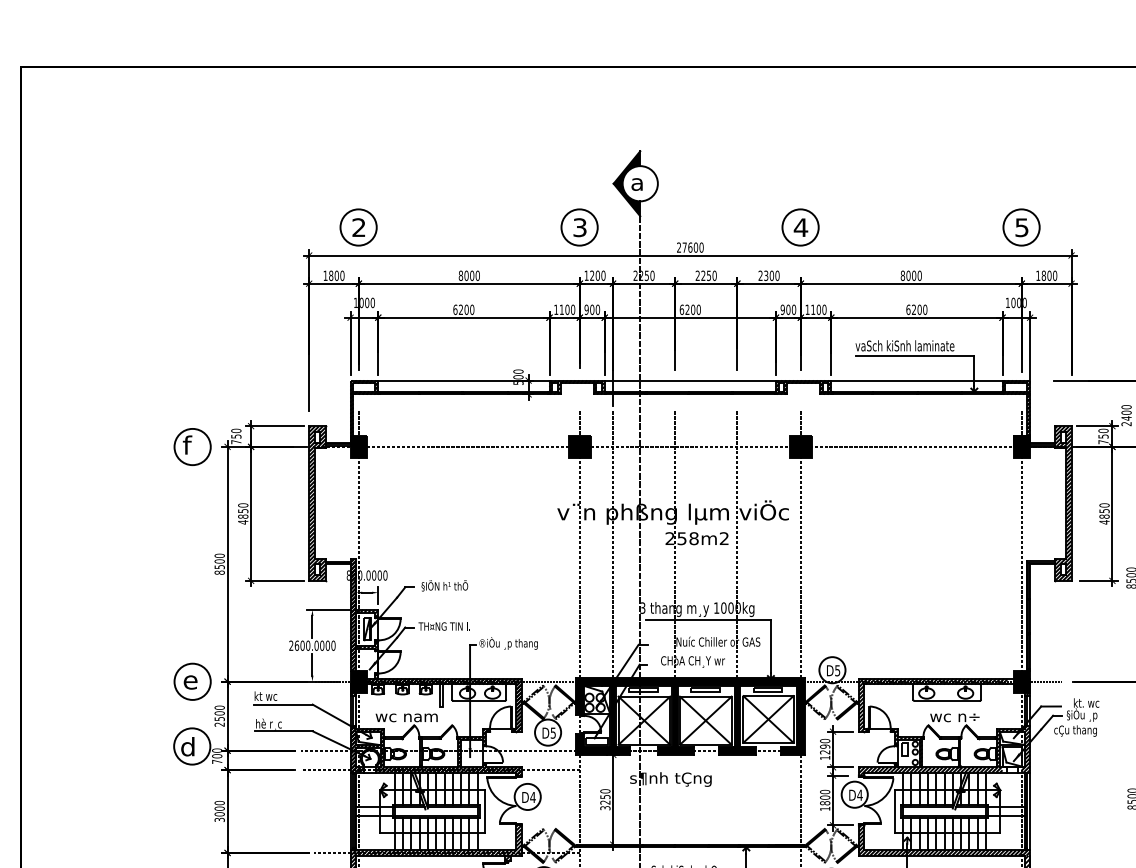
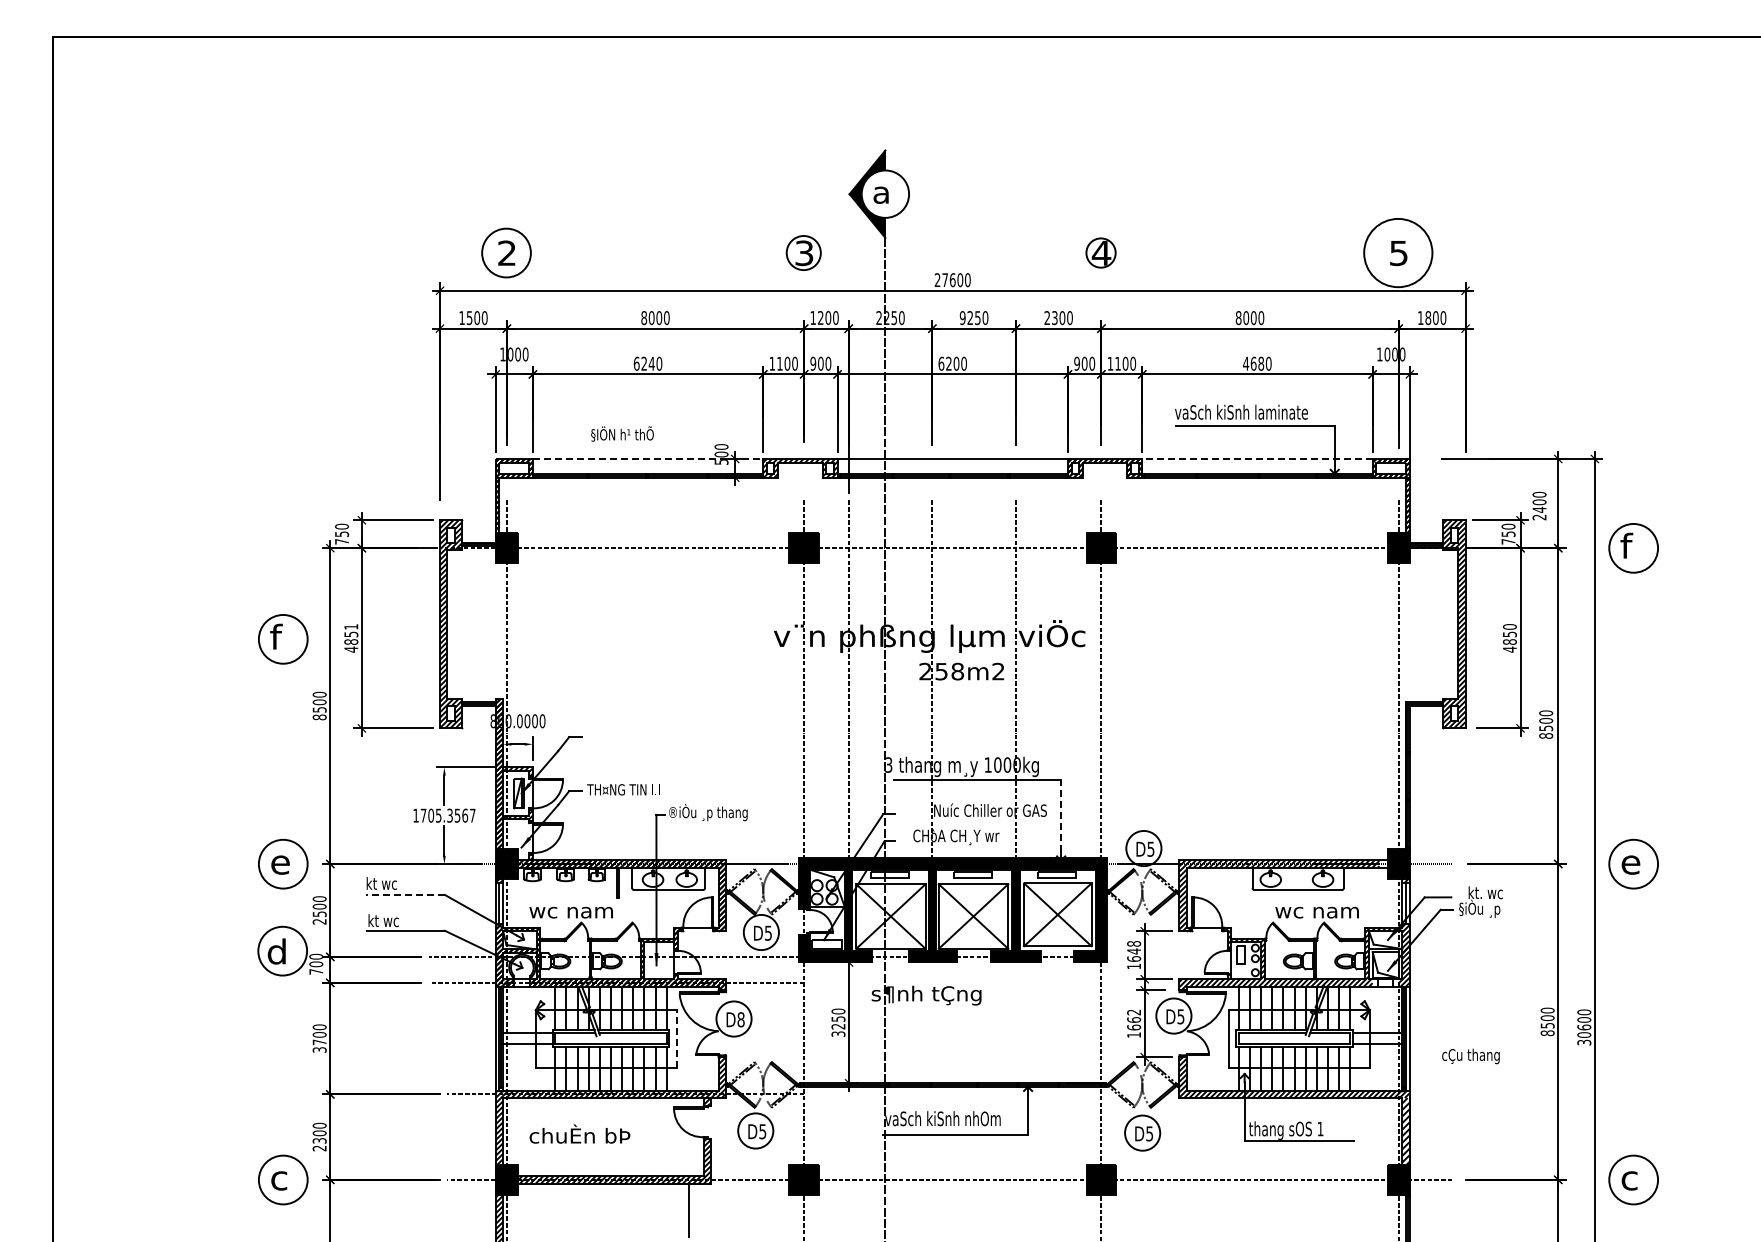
circle: (579, 227) -> (803, 252), size x0.7
circle: (800, 227) -> (1100, 252), size x0.6
circle: (1020, 227) -> (1397, 252), size x1.4
text: (331, 276) -> (469, 318), 1800 -> 1500
text: (697, 276) -> (962, 318), 2250 -> 9250
text: (466, 309) -> (651, 363), 6200 -> 6240
text: (913, 309) -> (1253, 363), 6200 -> 4680
line: (464, 380) -> (648, 459), solid -> dashed
line: (916, 380) -> (1256, 459), solid -> dashed
part: (192, 447) -> (283, 639), moved
text: (243, 505) -> (351, 626), 4850 -> 4851
text: (444, 585) -> (622, 433), moved
text: (312, 645) -> (444, 815), 2600.0000 -> 1705.3567
line: (771, 646) -> (1061, 816), solid -> dashed
line: (282, 704) -> (404, 894), solid -> dashed
text: (980, 717) -> (1342, 912), wc n÷ -> wc nam
text: (269, 724) -> (386, 921), hè r¸c -> kt wc
text: (1075, 731) -> (1470, 1056), moved
text: (825, 746) -> (1134, 951), 1290 -> 1648
text: (859, 795) -> (1180, 1016), D4 -> D5
text: (532, 797) -> (740, 1019), D4 -> D8
text: (825, 797) -> (1134, 1019), 1800 -> 1662
line: (484, 811) -> (676, 1038), solid -> dashed
text: (219, 814) -> (319, 1042), 3000 -> 3700

